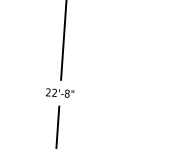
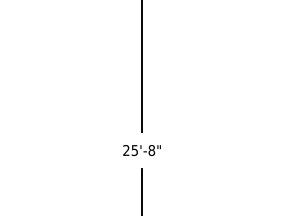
text: (54, 92) -> (134, 150), 22'-8" -> 25'-8"

